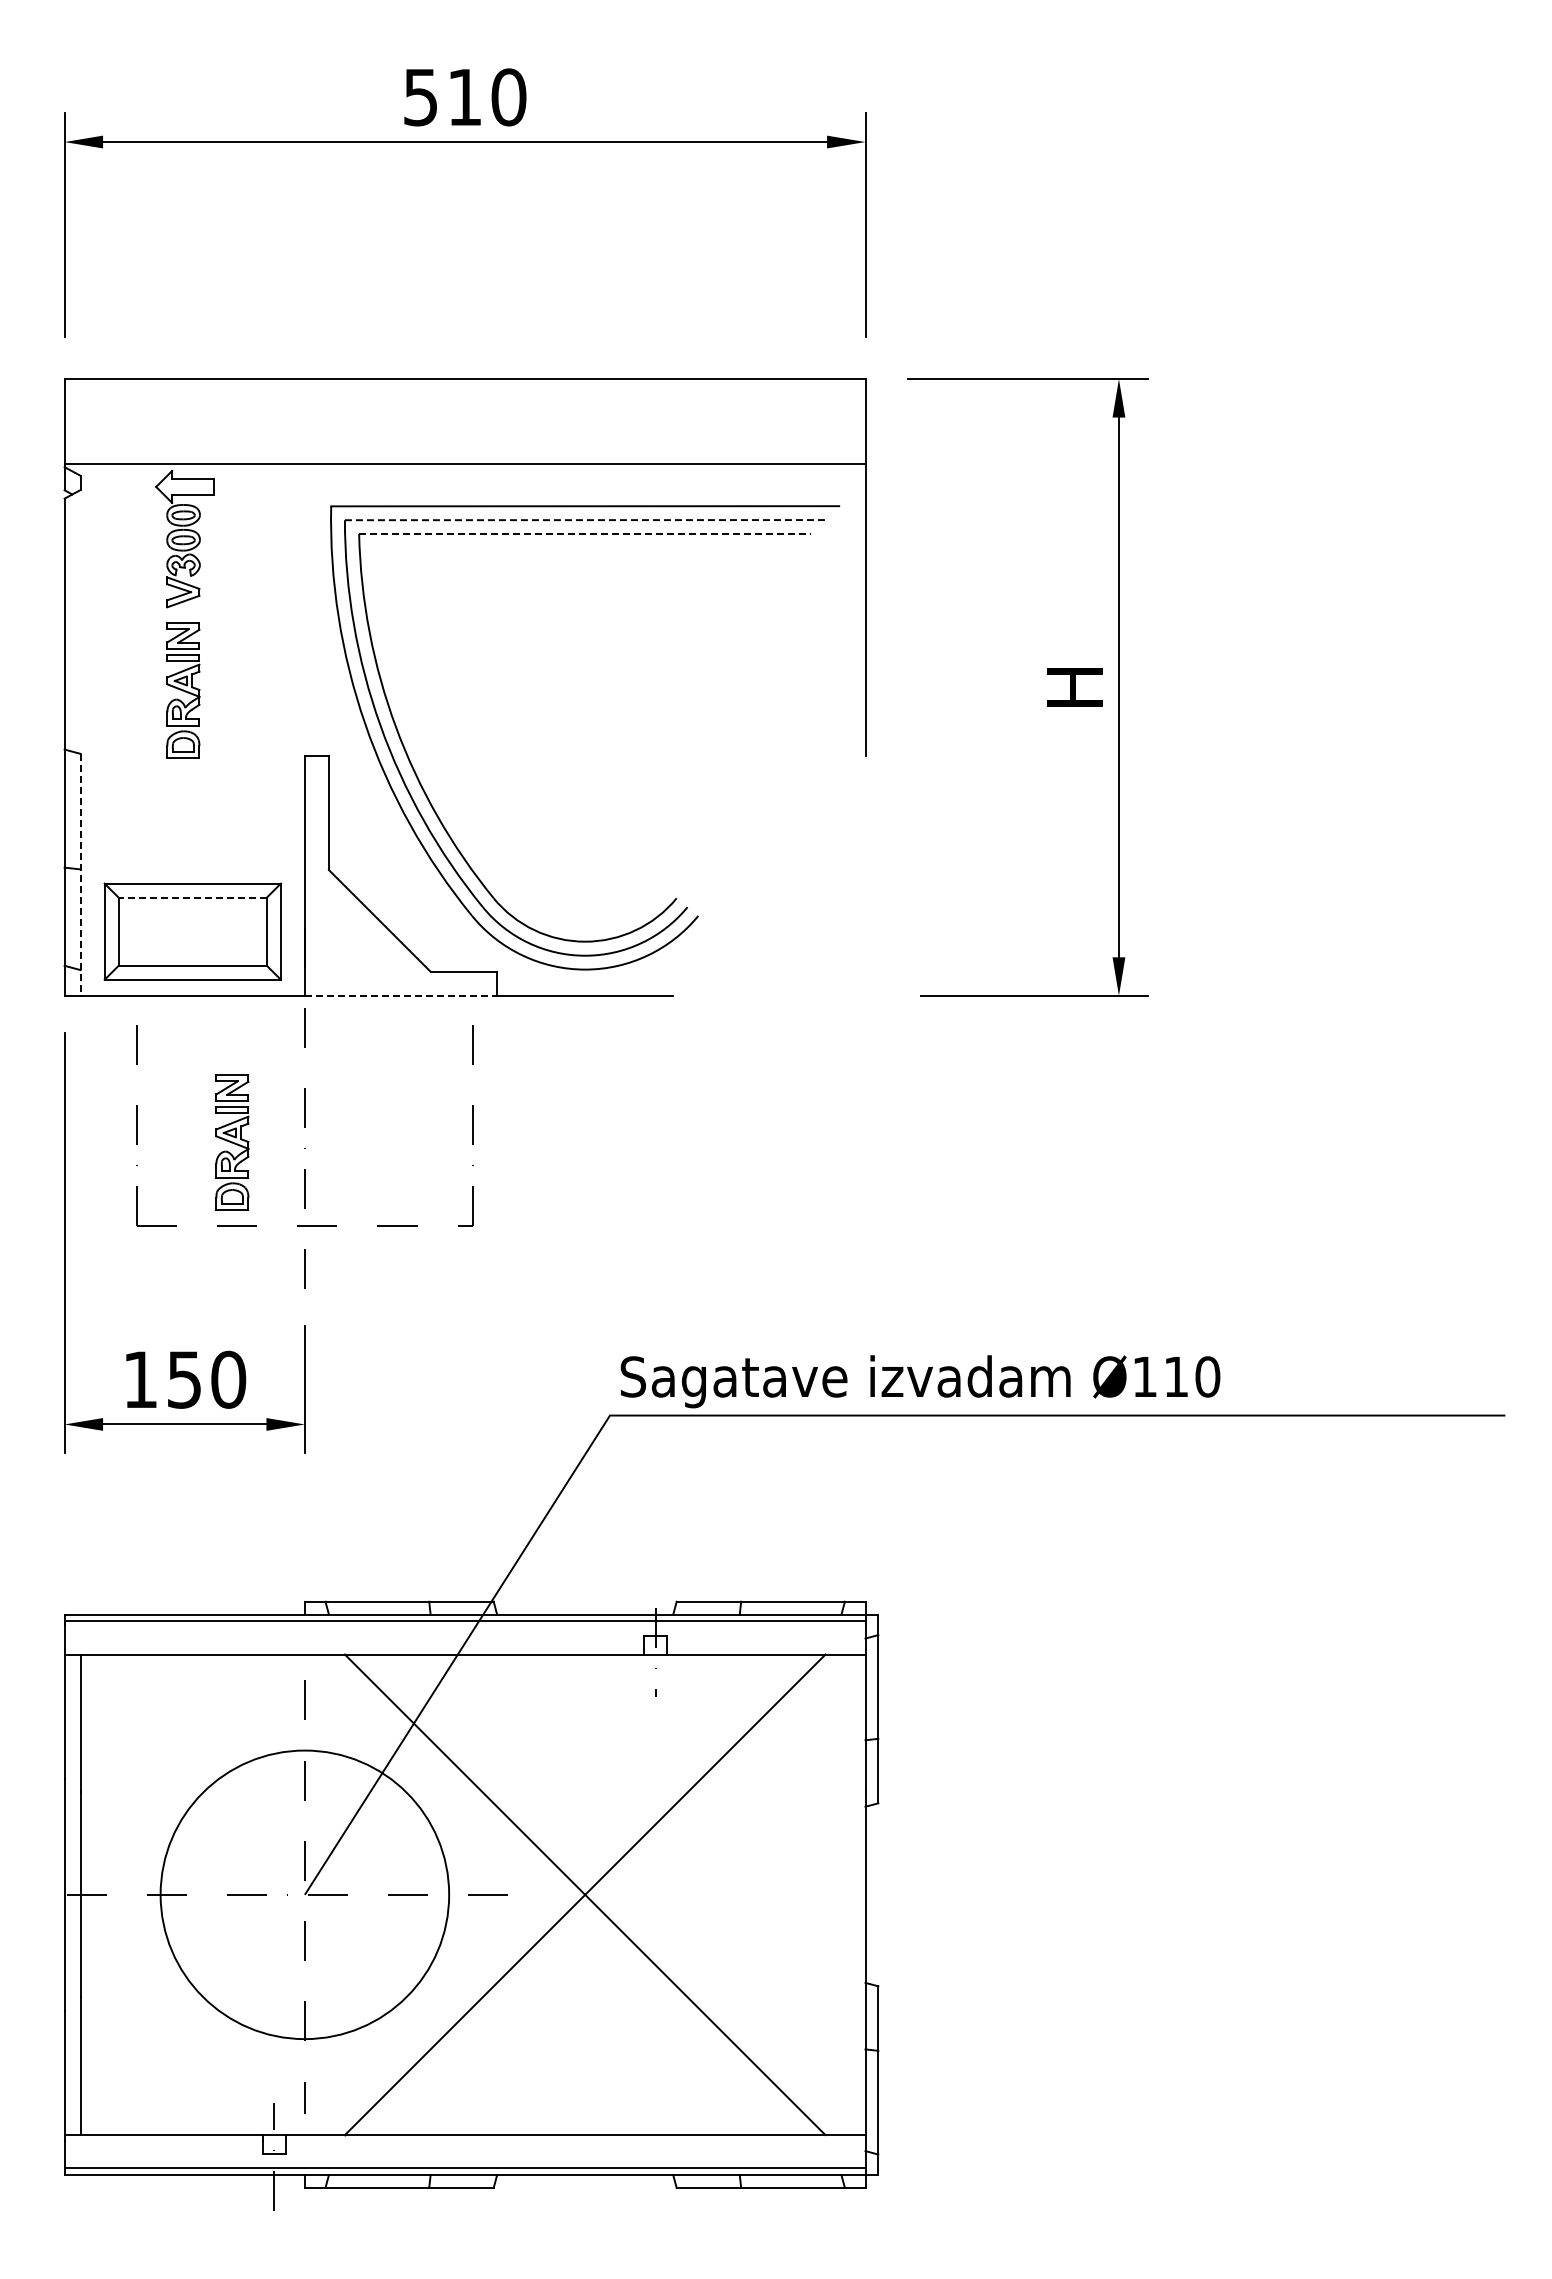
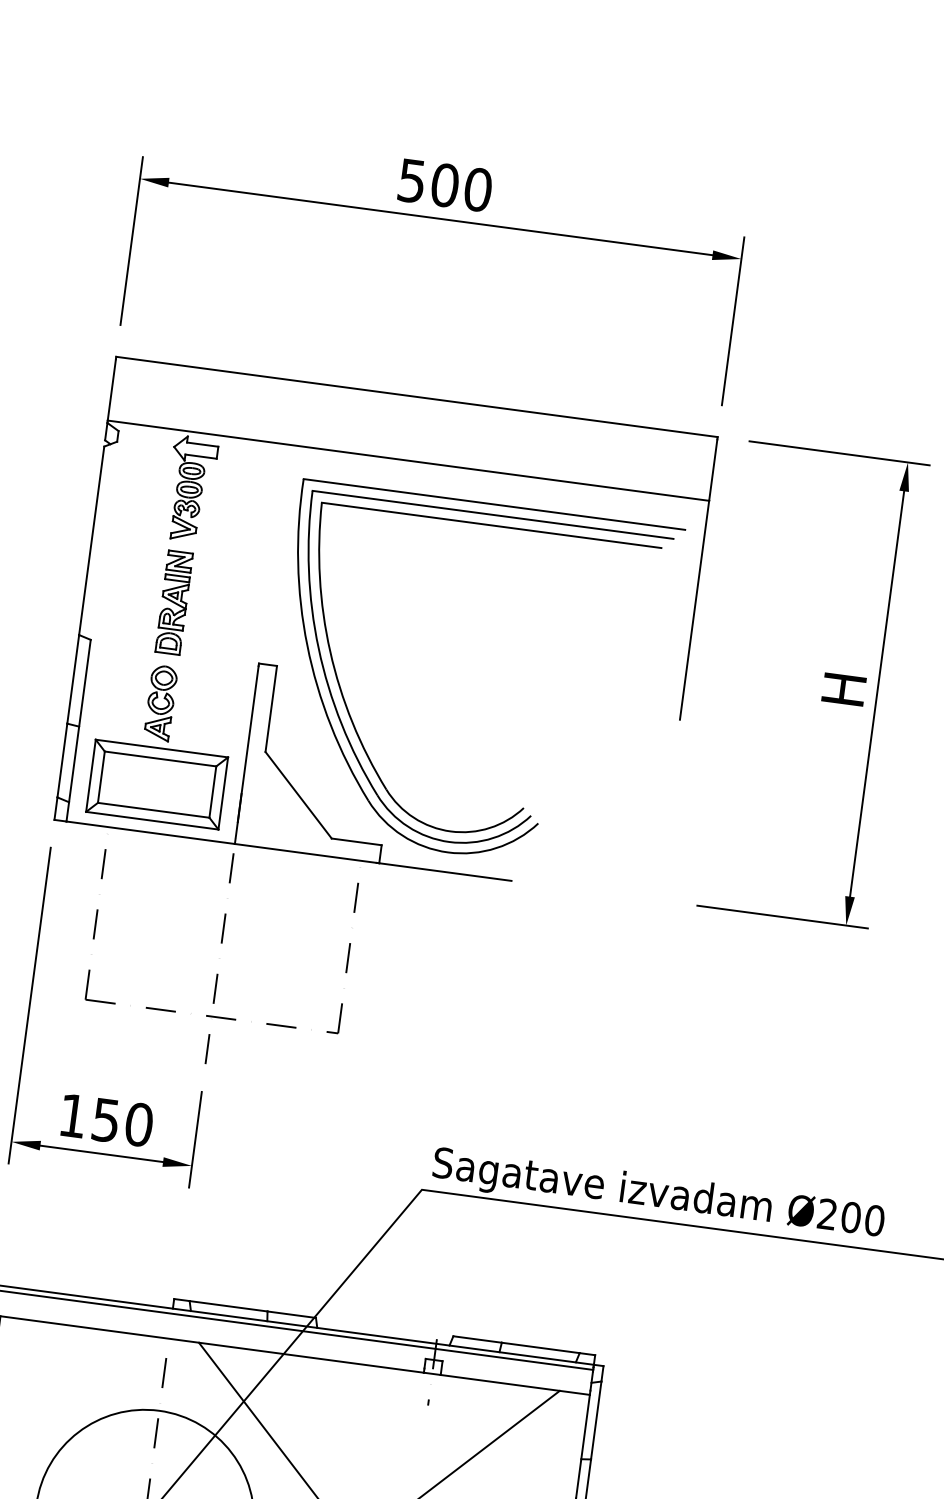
text: (464, 97) -> (444, 185), 510 -> 500
line: (585, 520) -> (493, 515), dashed -> solid
line: (585, 534) -> (491, 525), dashed -> solid
part: (186, 830) -> (162, 708), added
line: (80, 874) -> (78, 730), dashed -> solid
line: (192, 897) -> (160, 758), dashed -> solid
line: (399, 995) -> (305, 853), dashed -> solid
part: (232, 1142) -> (165, 946), removed
text: (1160, 1376) -> (839, 1215), Ø110 -> Ø200

